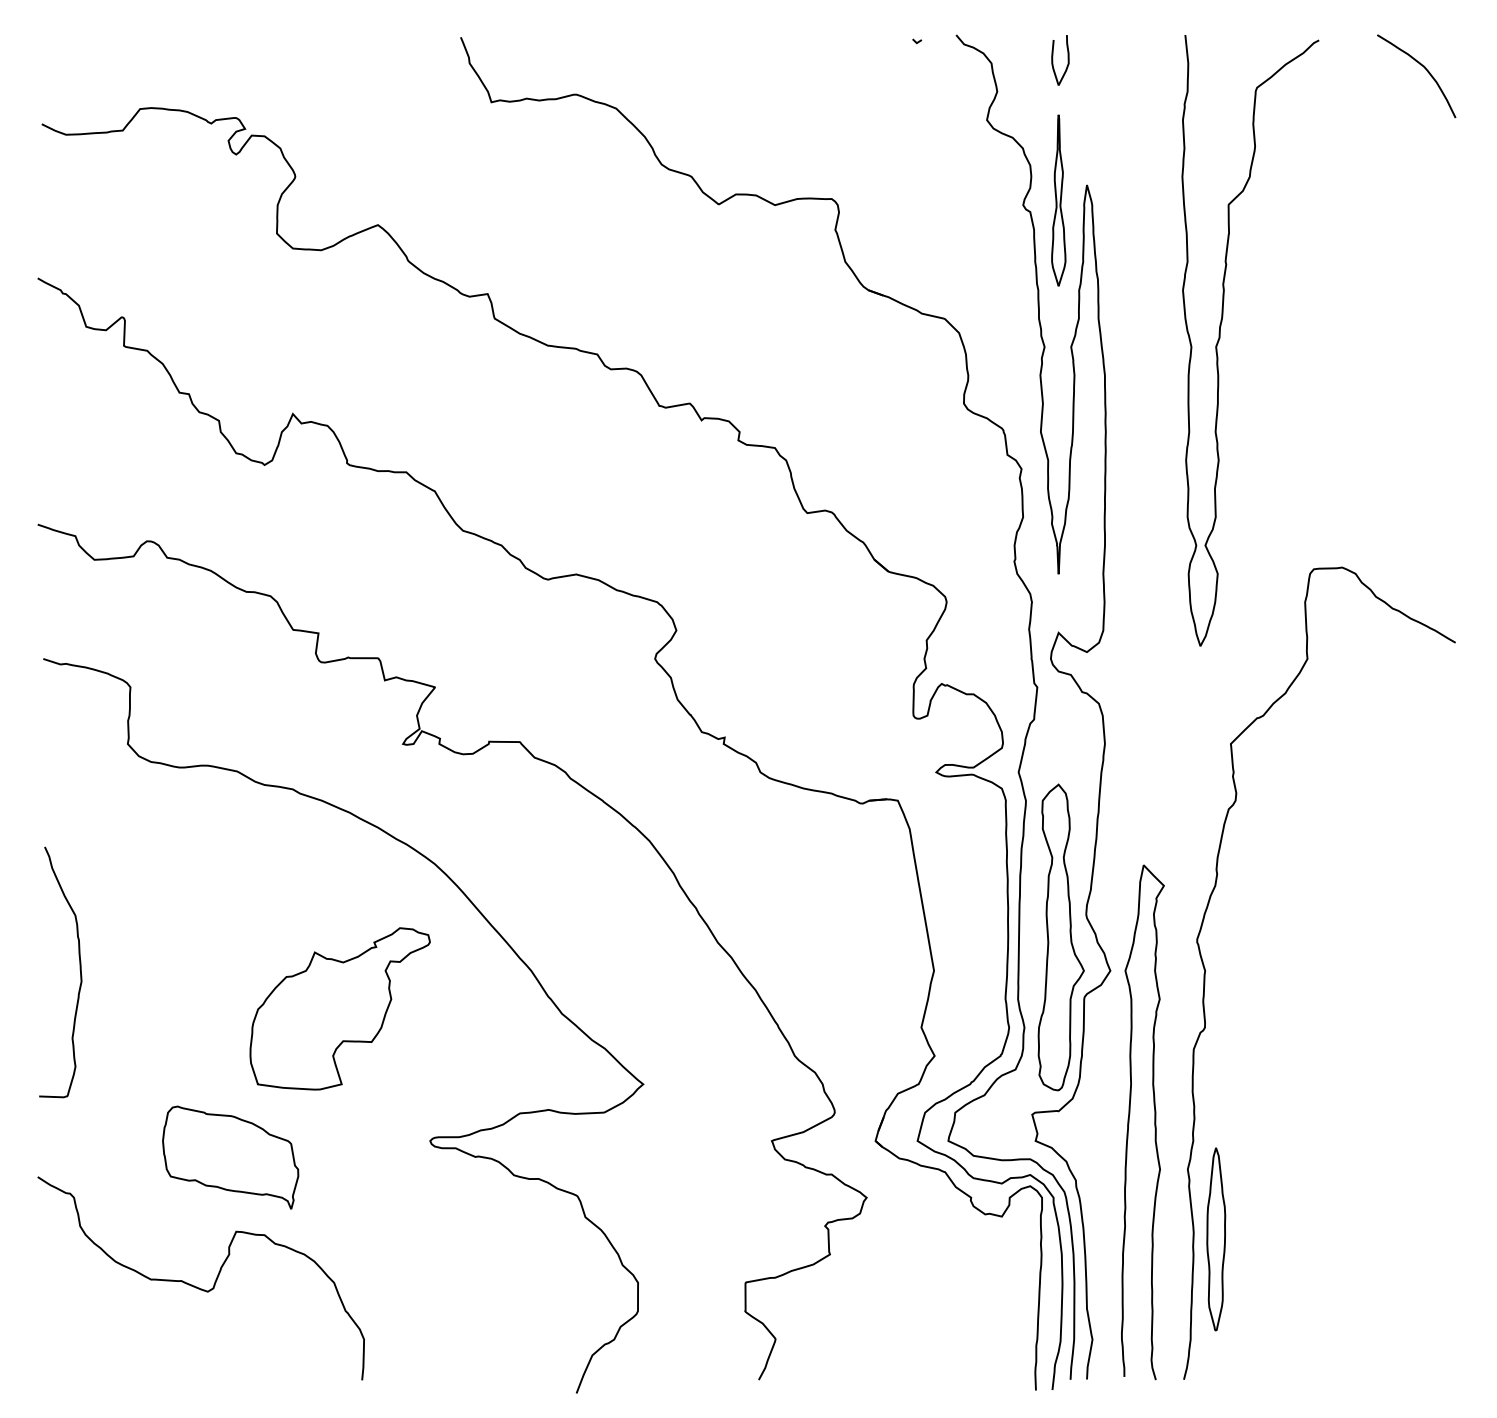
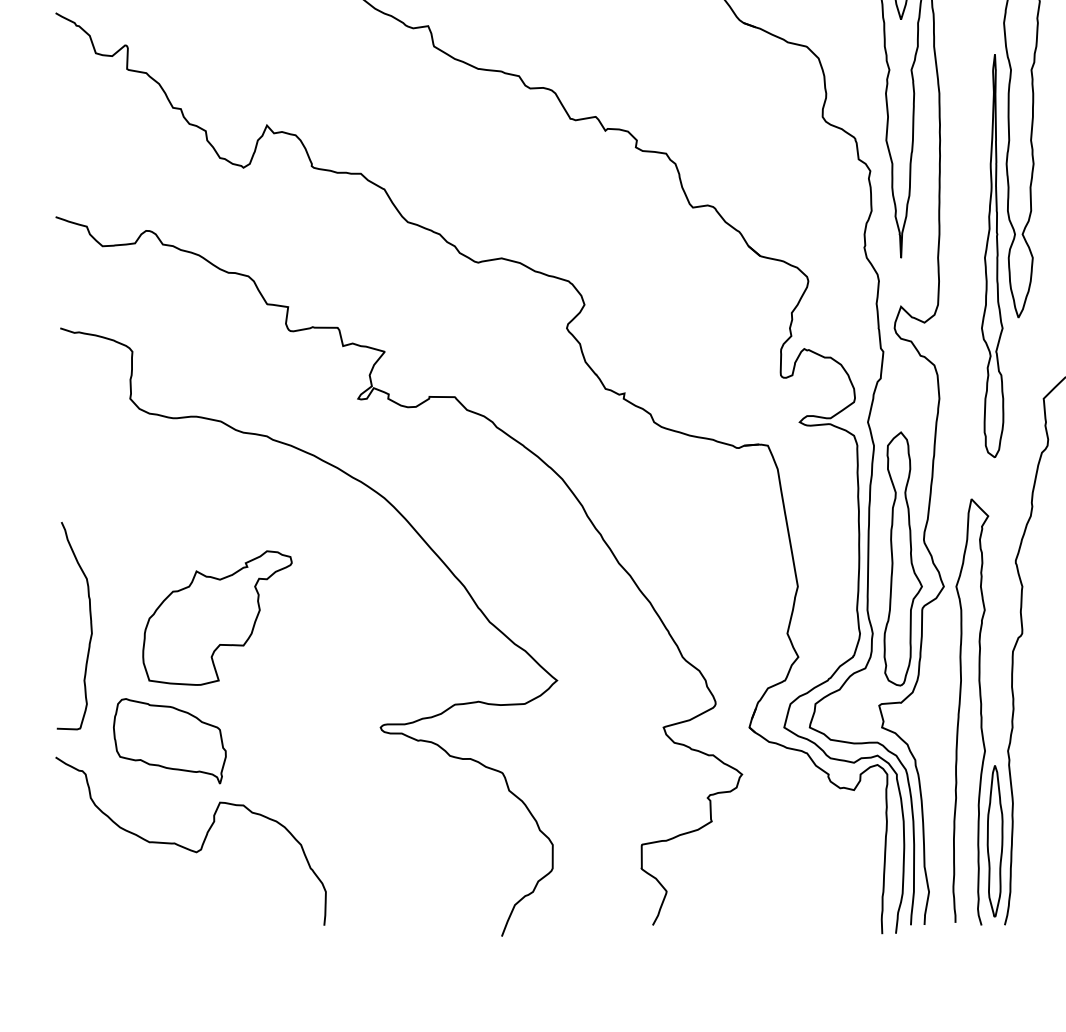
part: (1169, 571) -> (992, 255), added
curve: (79, 969) -> (90, 623), moved
part: (339, 1008) -> (216, 617), moved
part: (230, 1157) -> (169, 741), moved
part: (1216, 1239) -> (995, 841), moved

